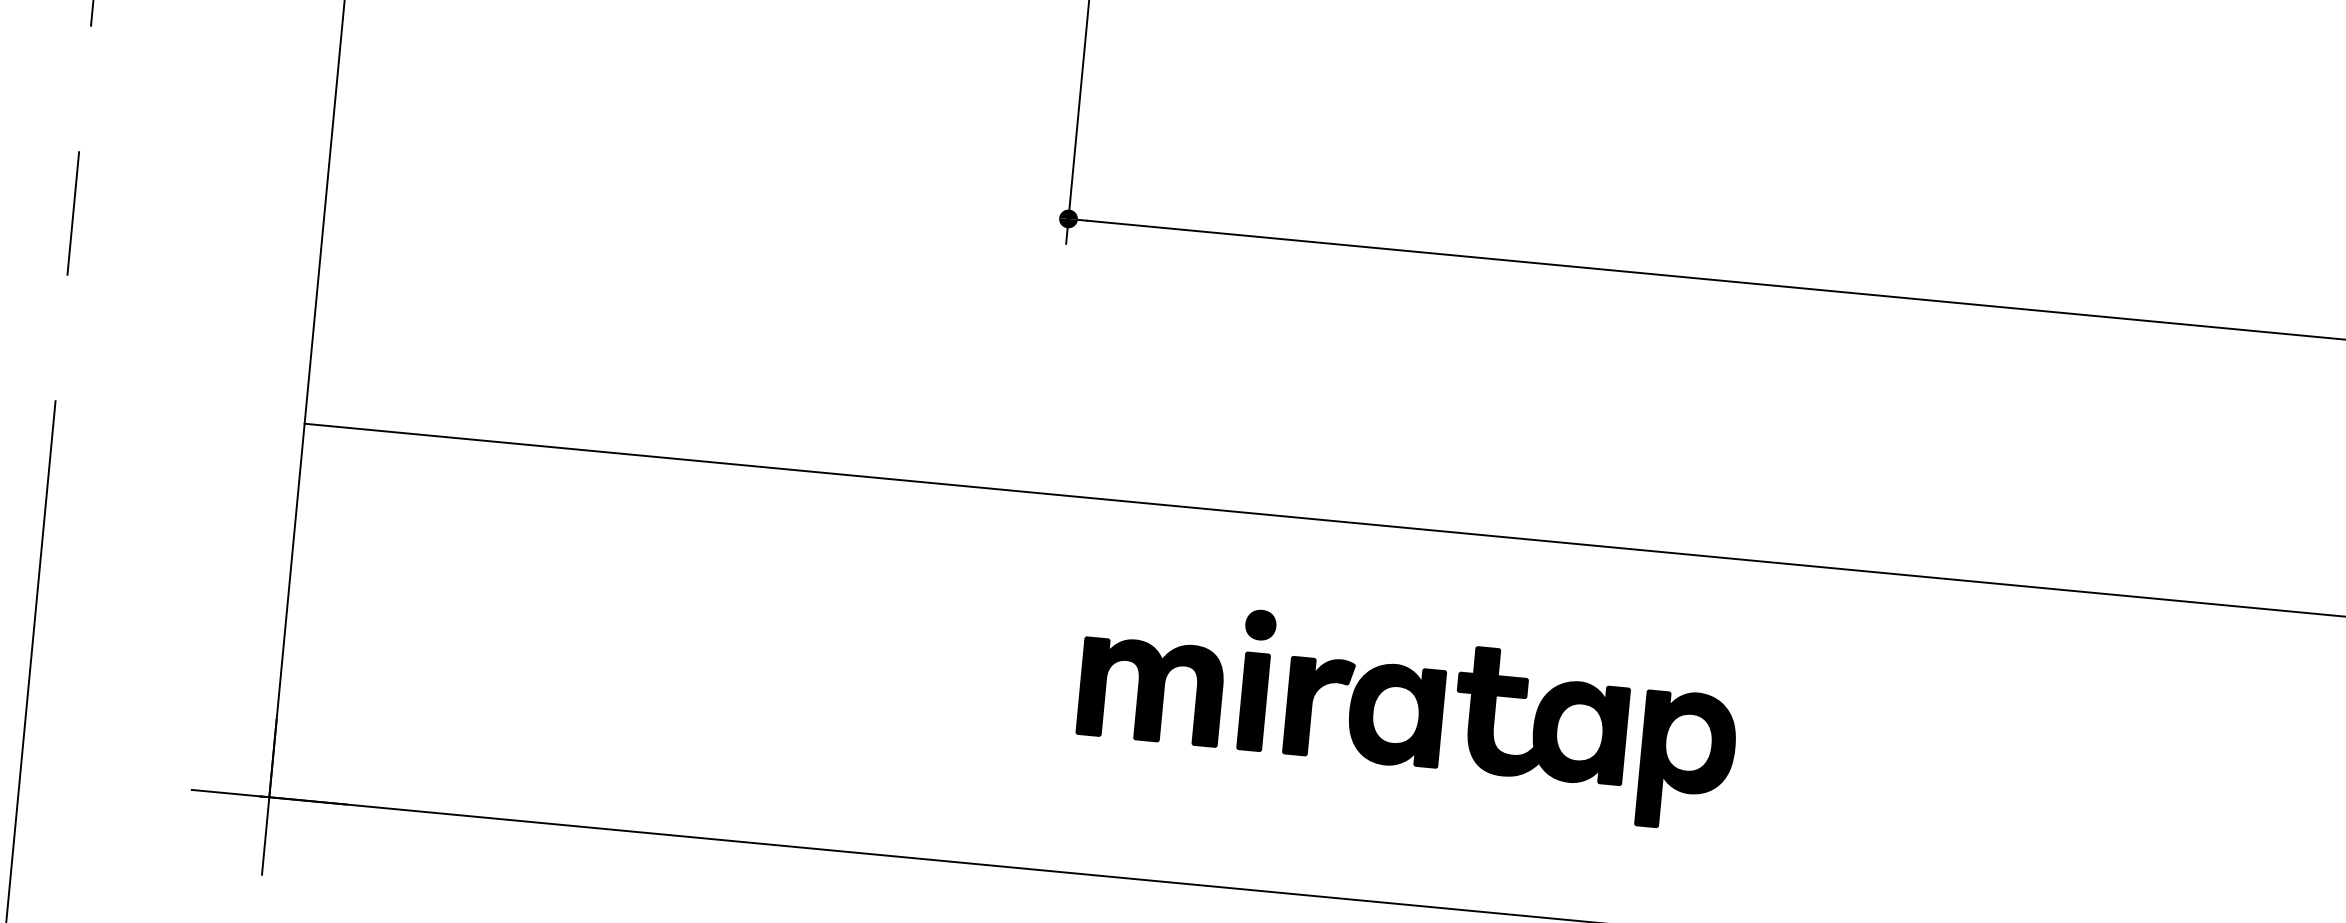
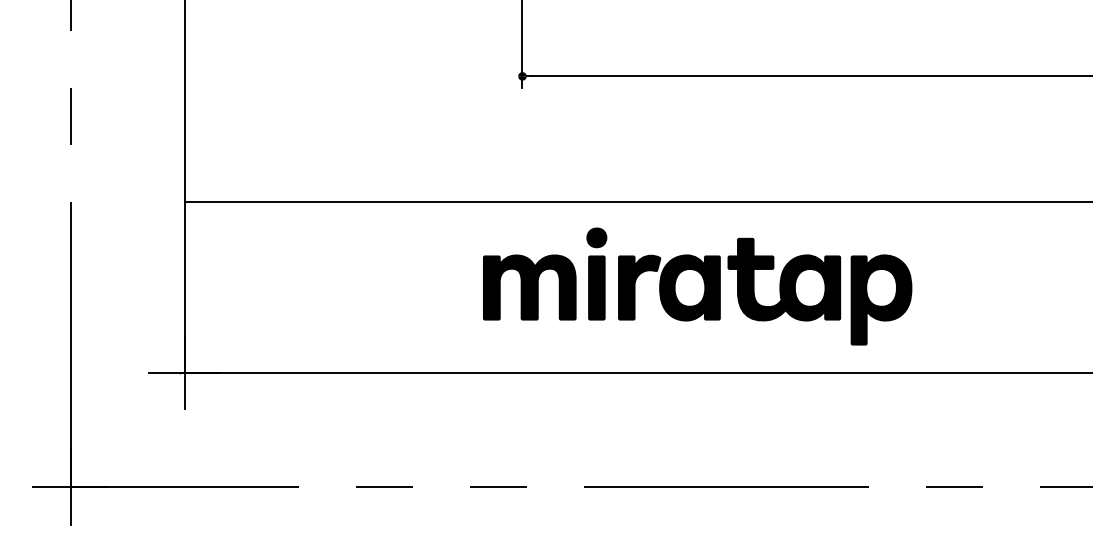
part: (1407, 714) -> (697, 286), size x1.43

